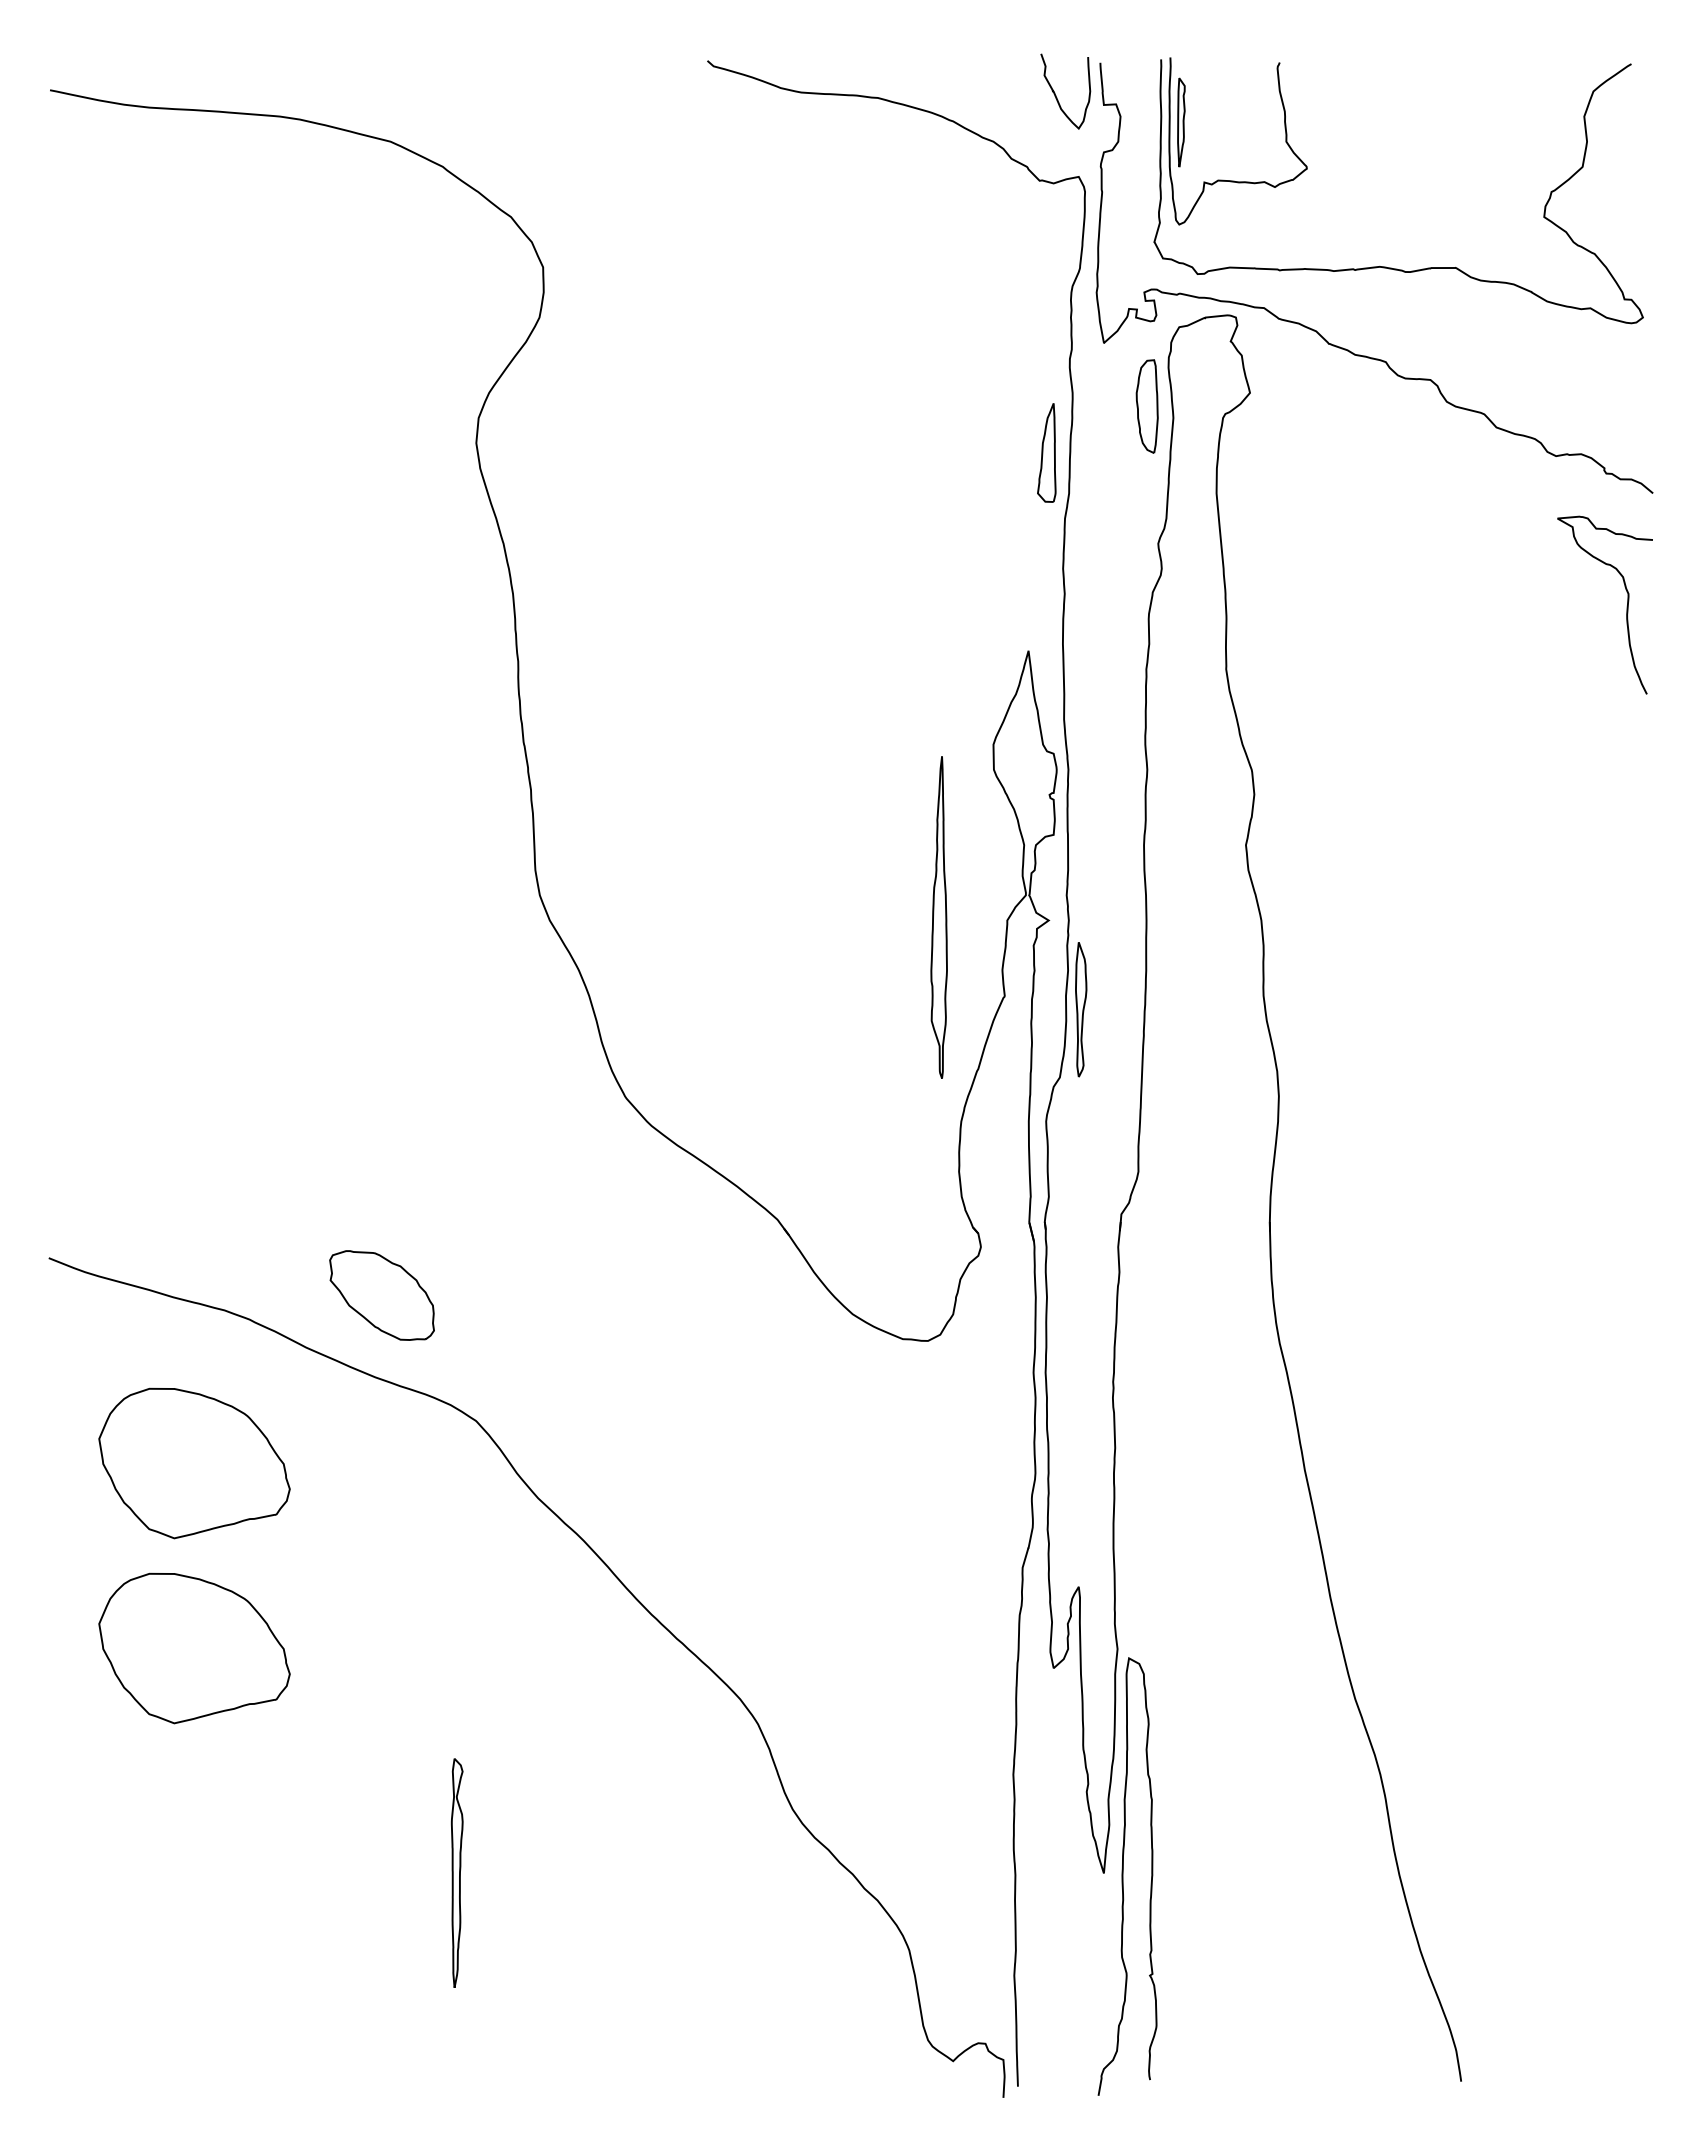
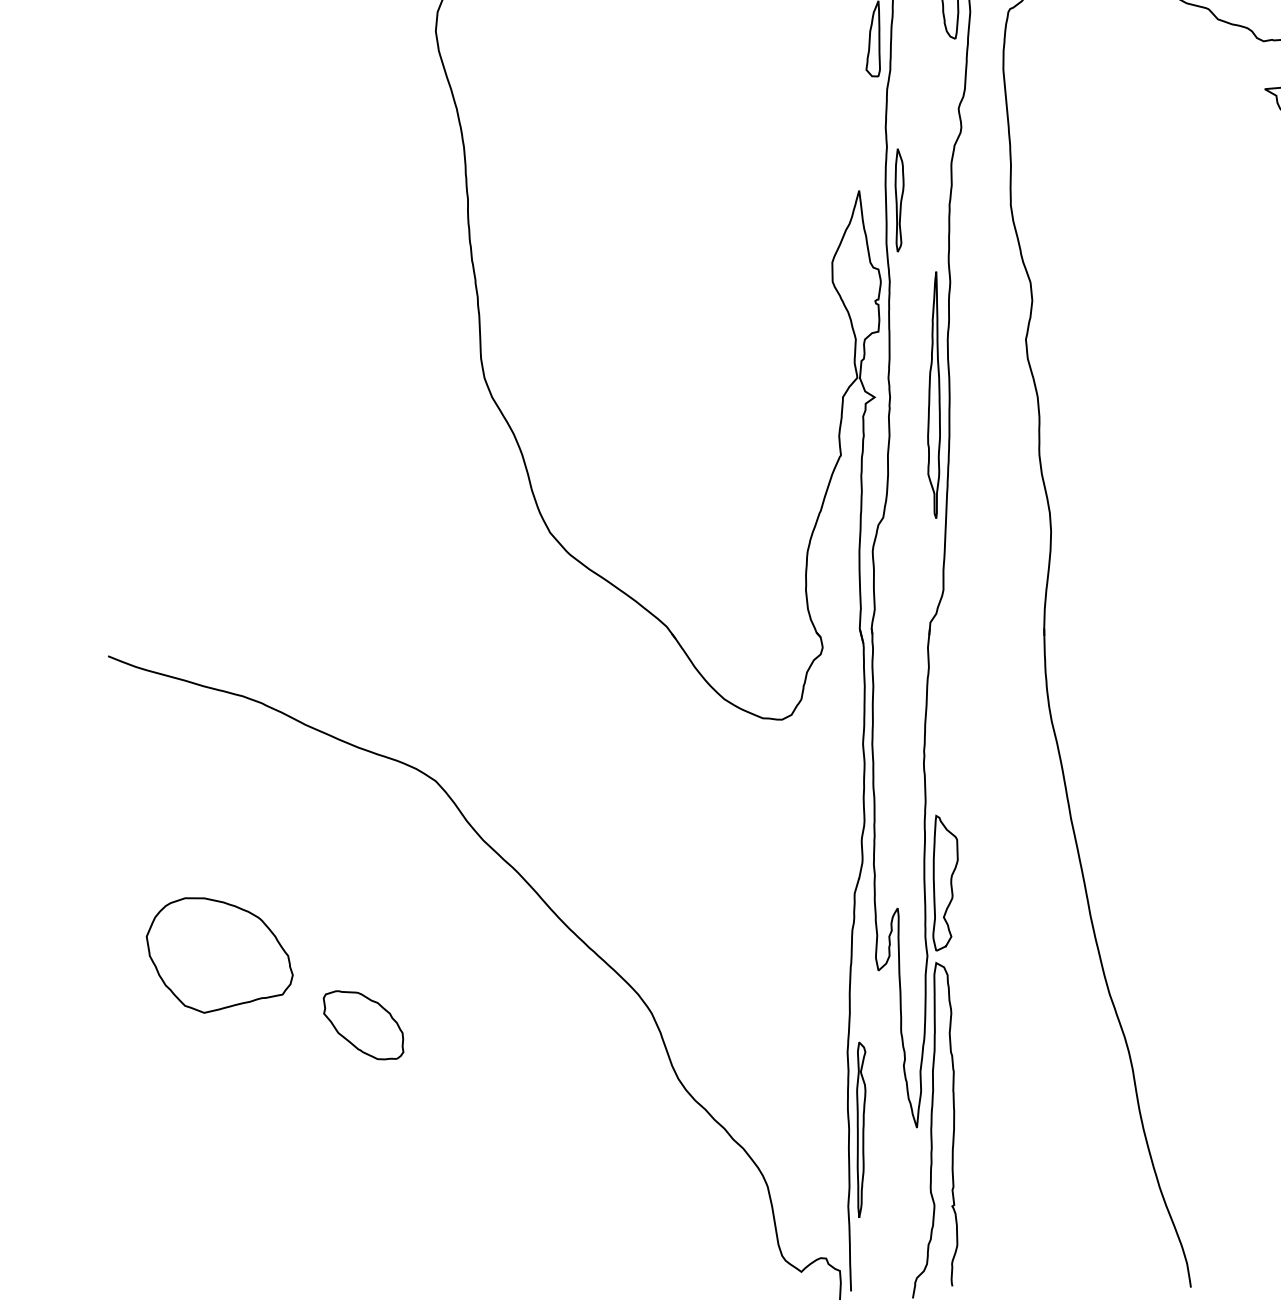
part: (938, 917) -> (933, 395), moved
part: (1081, 1009) -> (899, 200), moved
part: (381, 1295) -> (363, 1025), moved
part: (194, 1463) -> (219, 813), removed
part: (1140, 1554) -> (945, 883), added
part: (456, 1872) -> (860, 1129), moved

